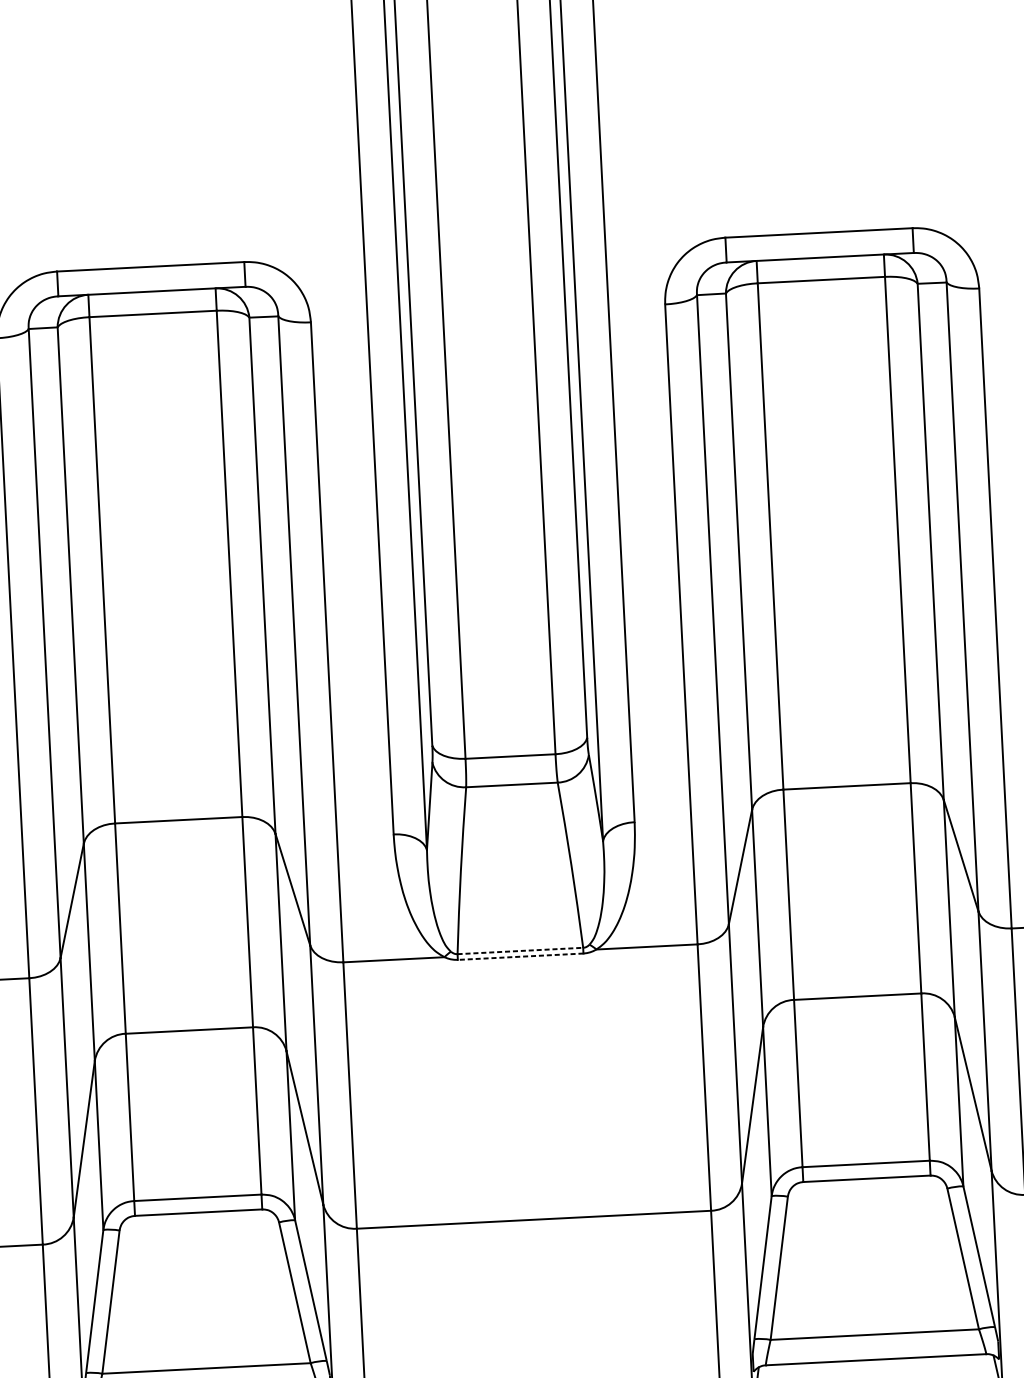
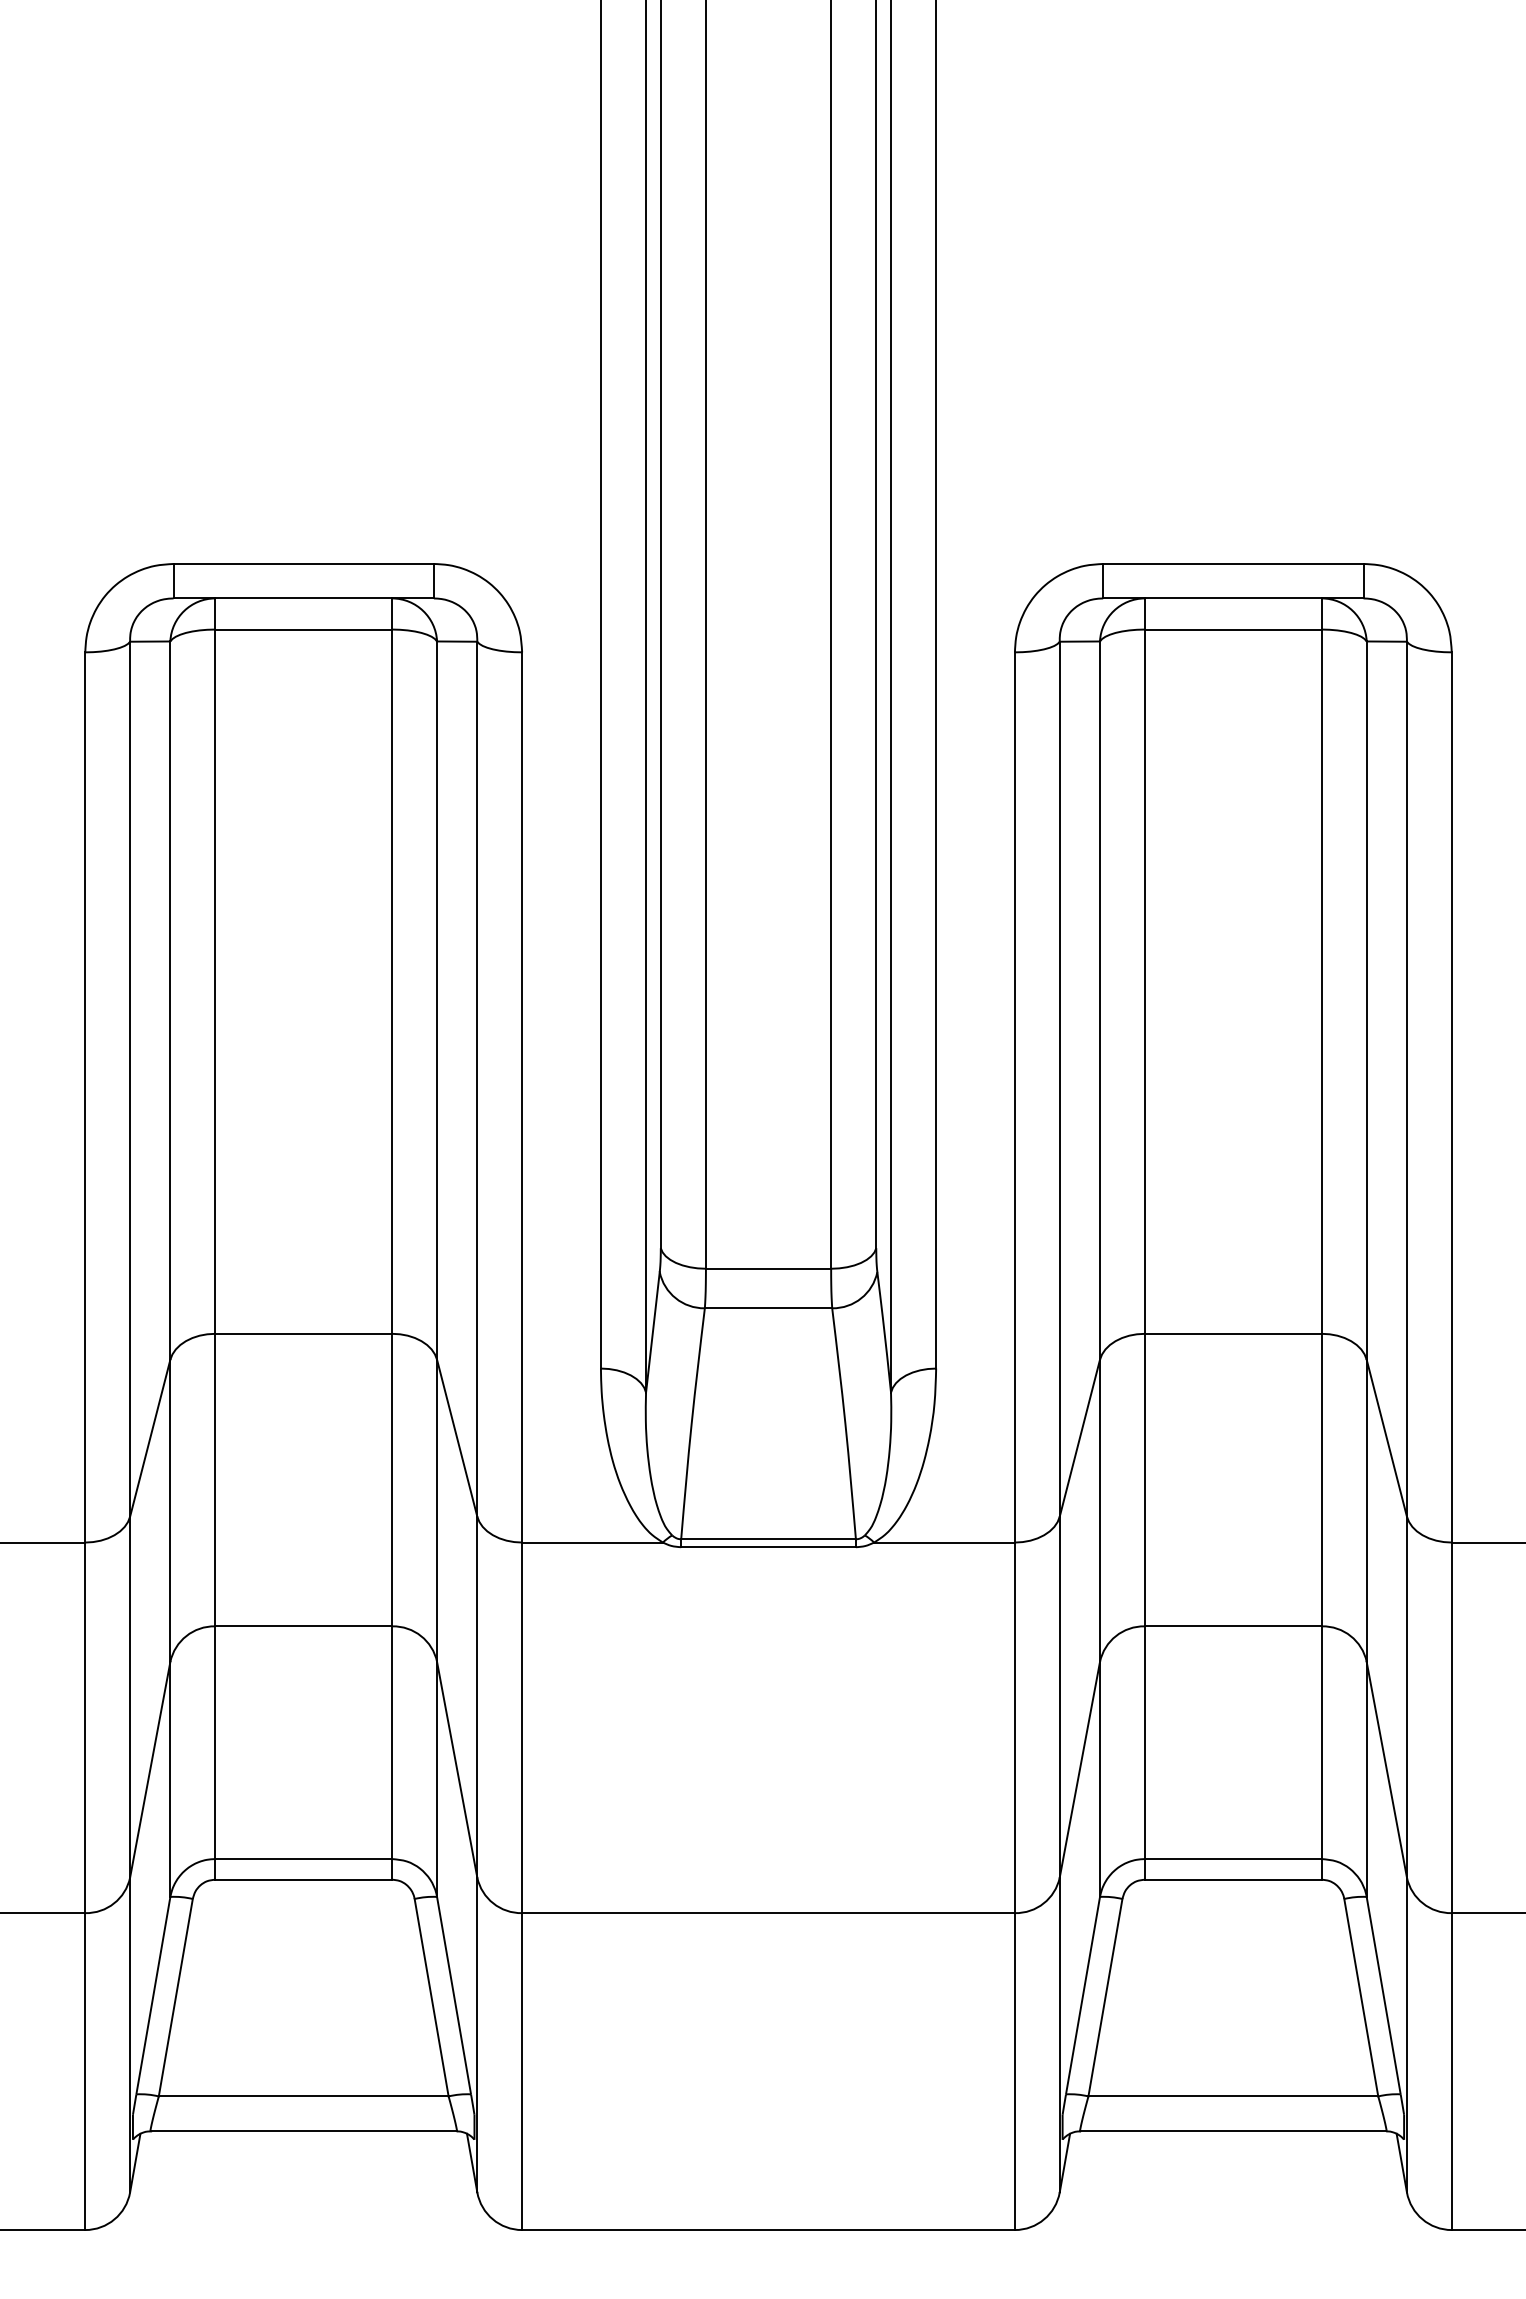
line: (521, 951) -> (769, 1539), dashed -> solid
line: (520, 956) -> (768, 1547), dashed -> solid

